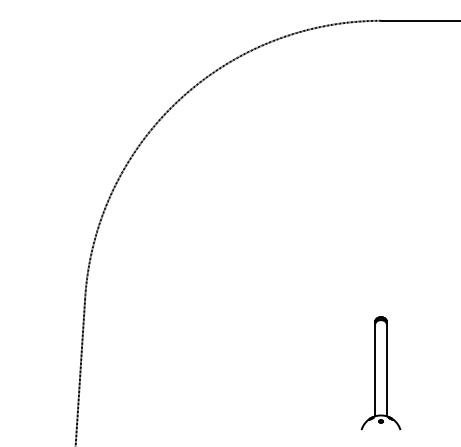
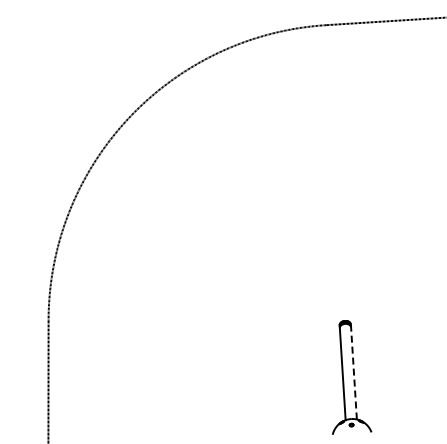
line: (386, 368) -> (353, 371), solid -> dashed

